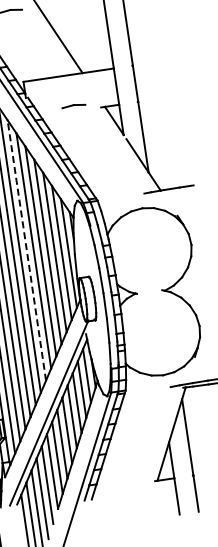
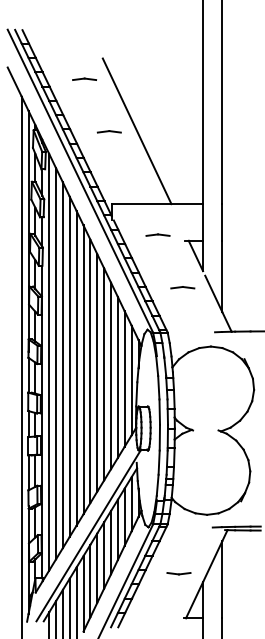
line: (105, 154) -> (182, 287), added
line: (26, 250) -> (90, 371), dashed -> solid
line: (143, 437) -> (178, 573), added

